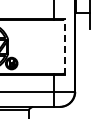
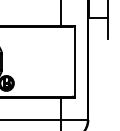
line: (64, 46) -> (74, 61), dashed -> solid

